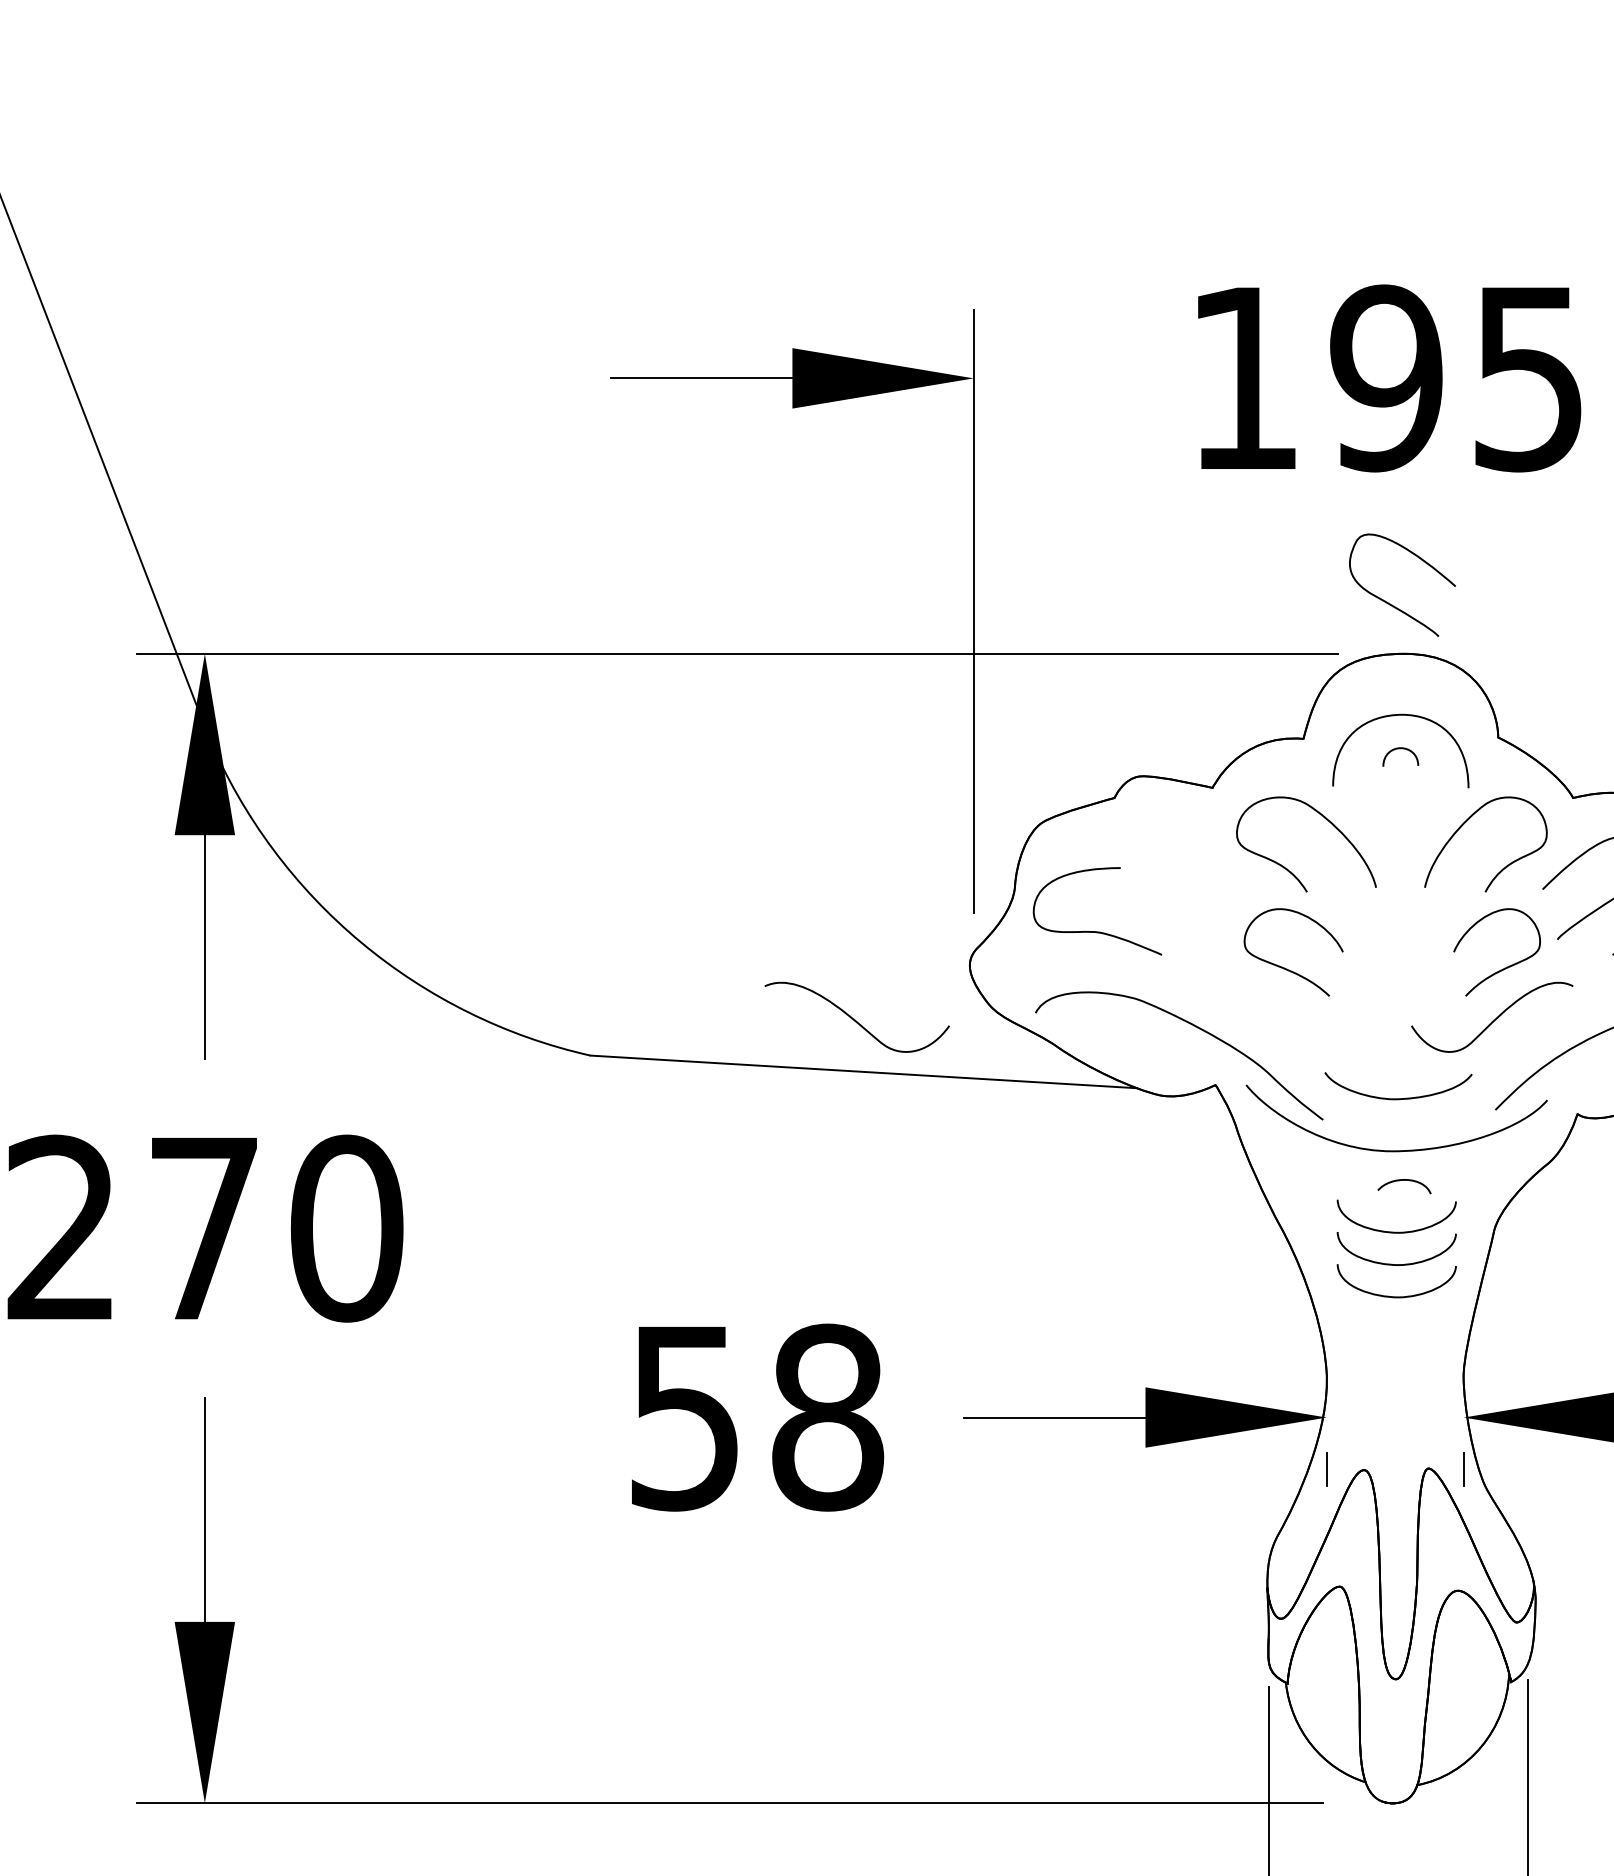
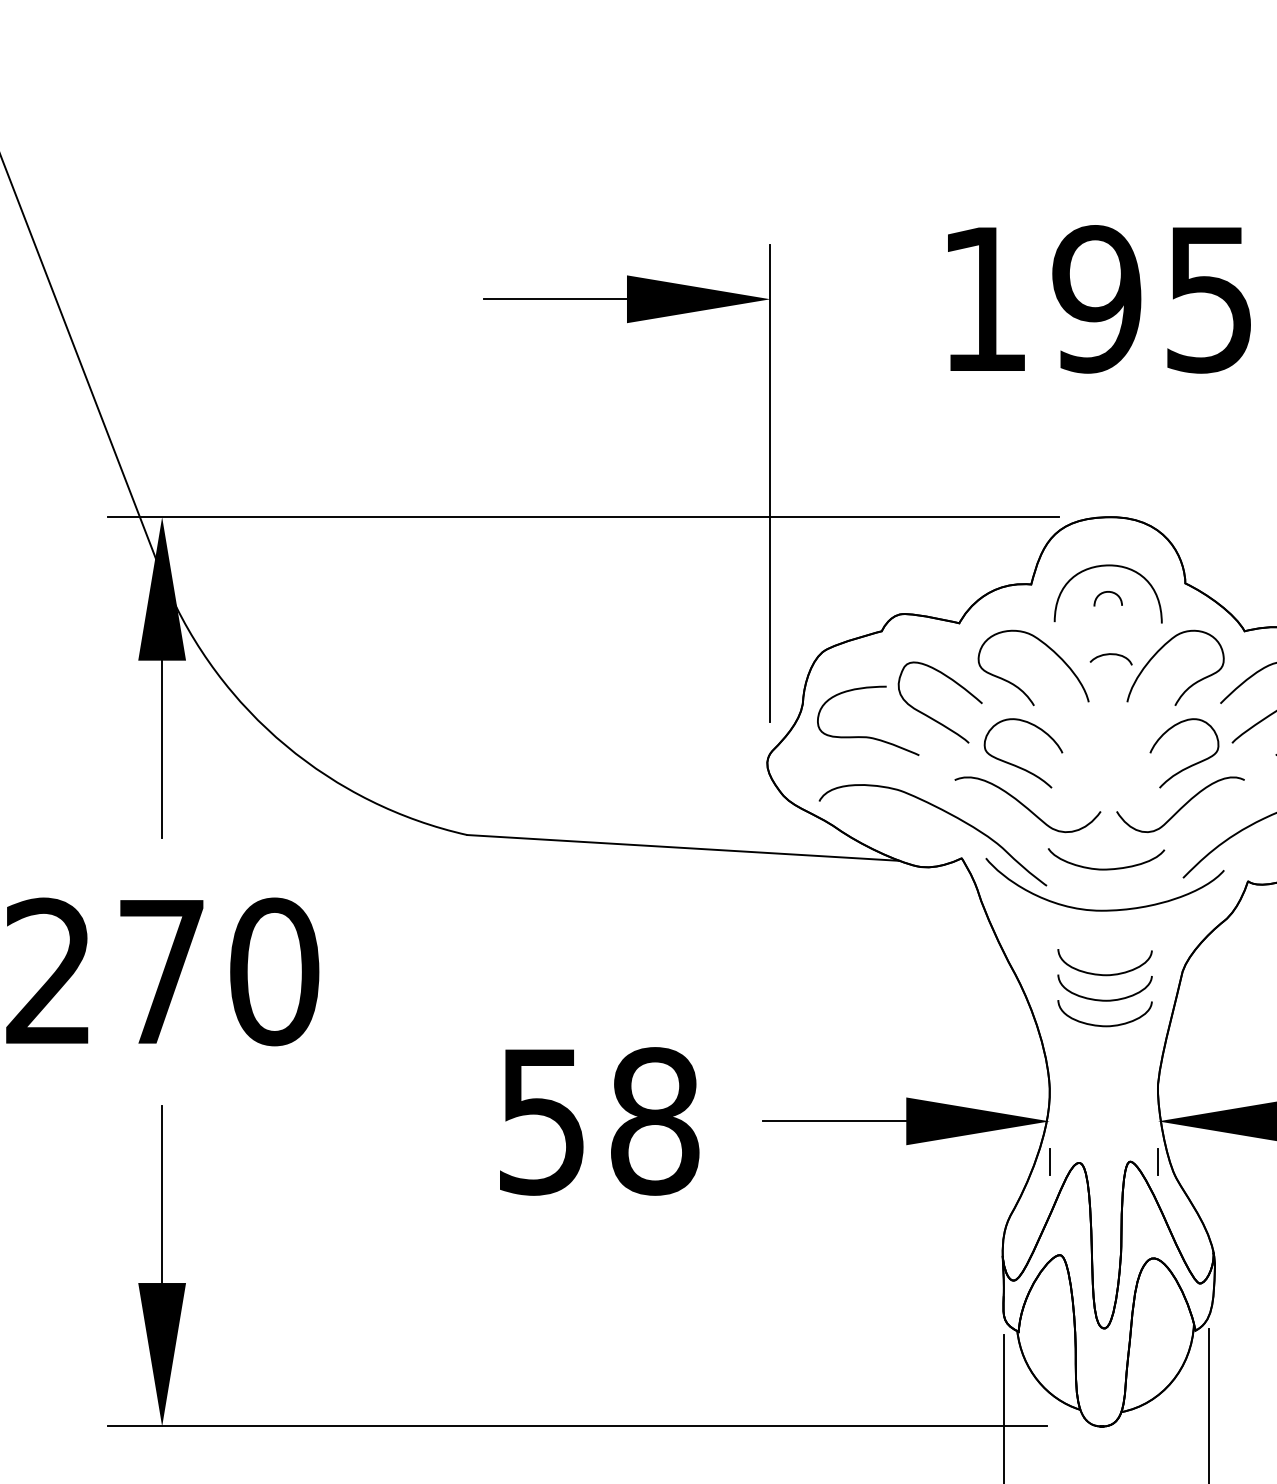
curve: (1392, 604) -> (932, 717), moved
curve: (855, 1019) -> (1026, 806), moved
curve: (1404, 1180) -> (1111, 654), moved

